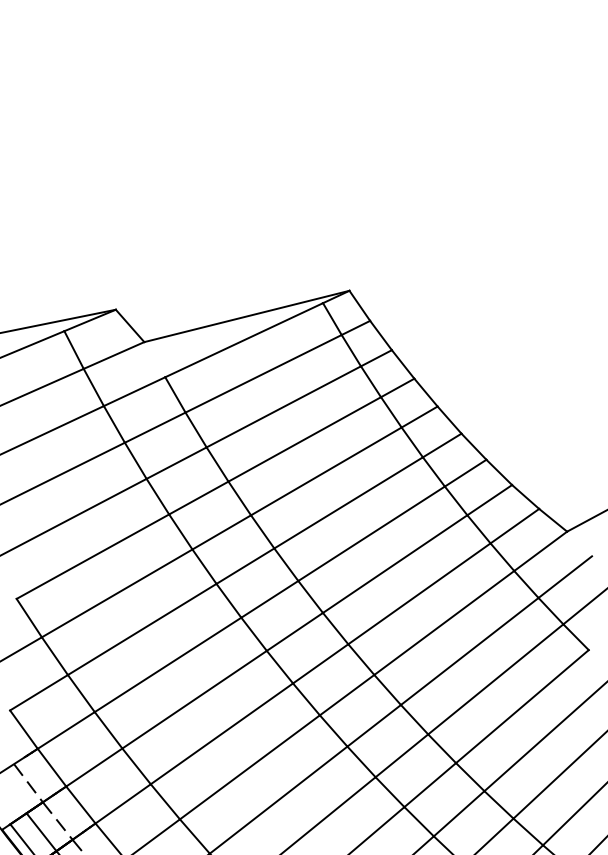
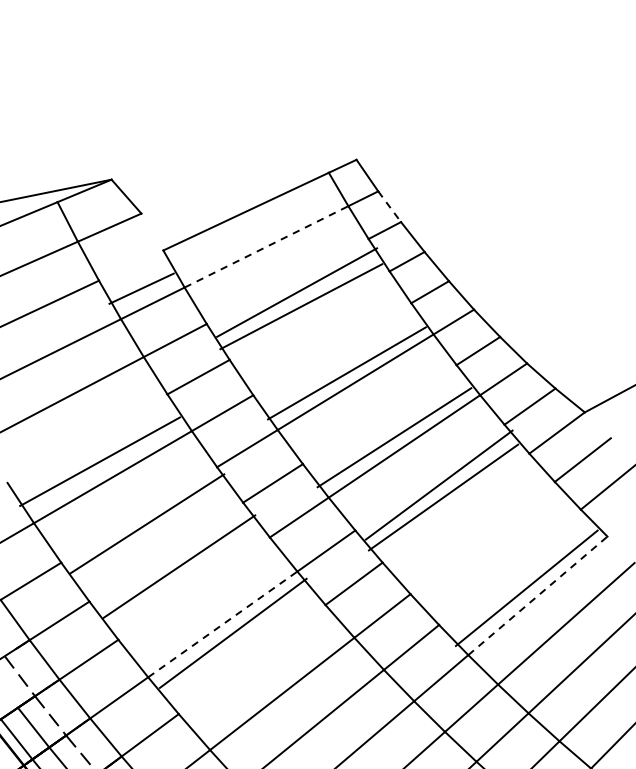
line: (246, 316) -> (248, 186), removed
line: (381, 335) -> (390, 206), solid -> dashed
line: (264, 373) -> (267, 246), solid -> dashed
line: (134, 391) -> (141, 288), moved
line: (283, 406) -> (301, 306), moved
line: (304, 439) -> (296, 292), moved
line: (326, 471) -> (347, 373), moved
line: (371, 533) -> (394, 437), moved
line: (92, 556) -> (99, 461), moved
line: (419, 593) -> (443, 497), moved
line: (444, 622) -> (439, 484), moved
line: (141, 629) -> (138, 515), removed
line: (469, 651) -> (482, 538), removed
line: (167, 664) -> (146, 523), moved
line: (495, 679) -> (526, 588), moved
line: (194, 699) -> (179, 566), moved
line: (522, 706) -> (538, 595), solid -> dashed
line: (222, 733) -> (223, 624), solid -> dashed
line: (249, 767) -> (232, 633), moved

